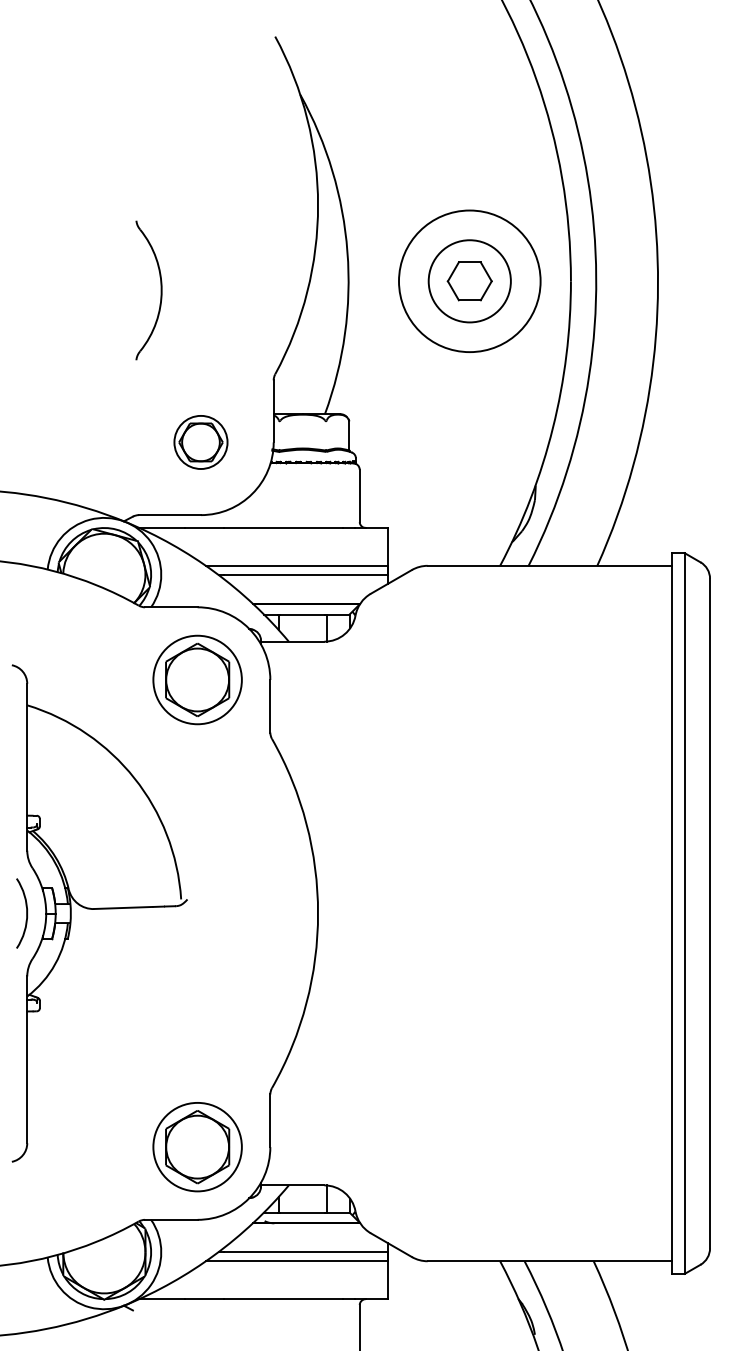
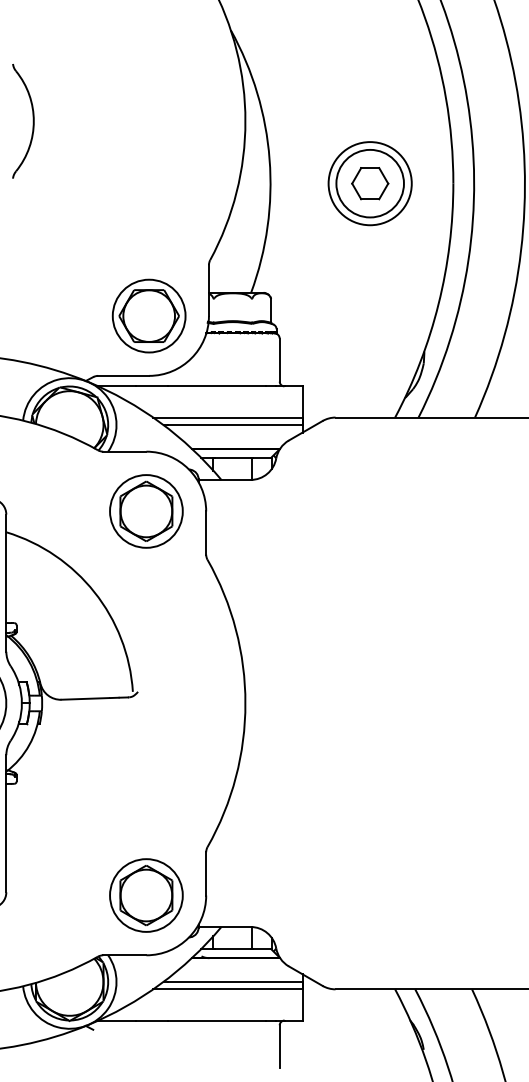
circle: (469, 280) -> (369, 182), size x0.71
part: (160, 290) -> (32, 121), moved
part: (200, 442) -> (148, 316), size x1.67

